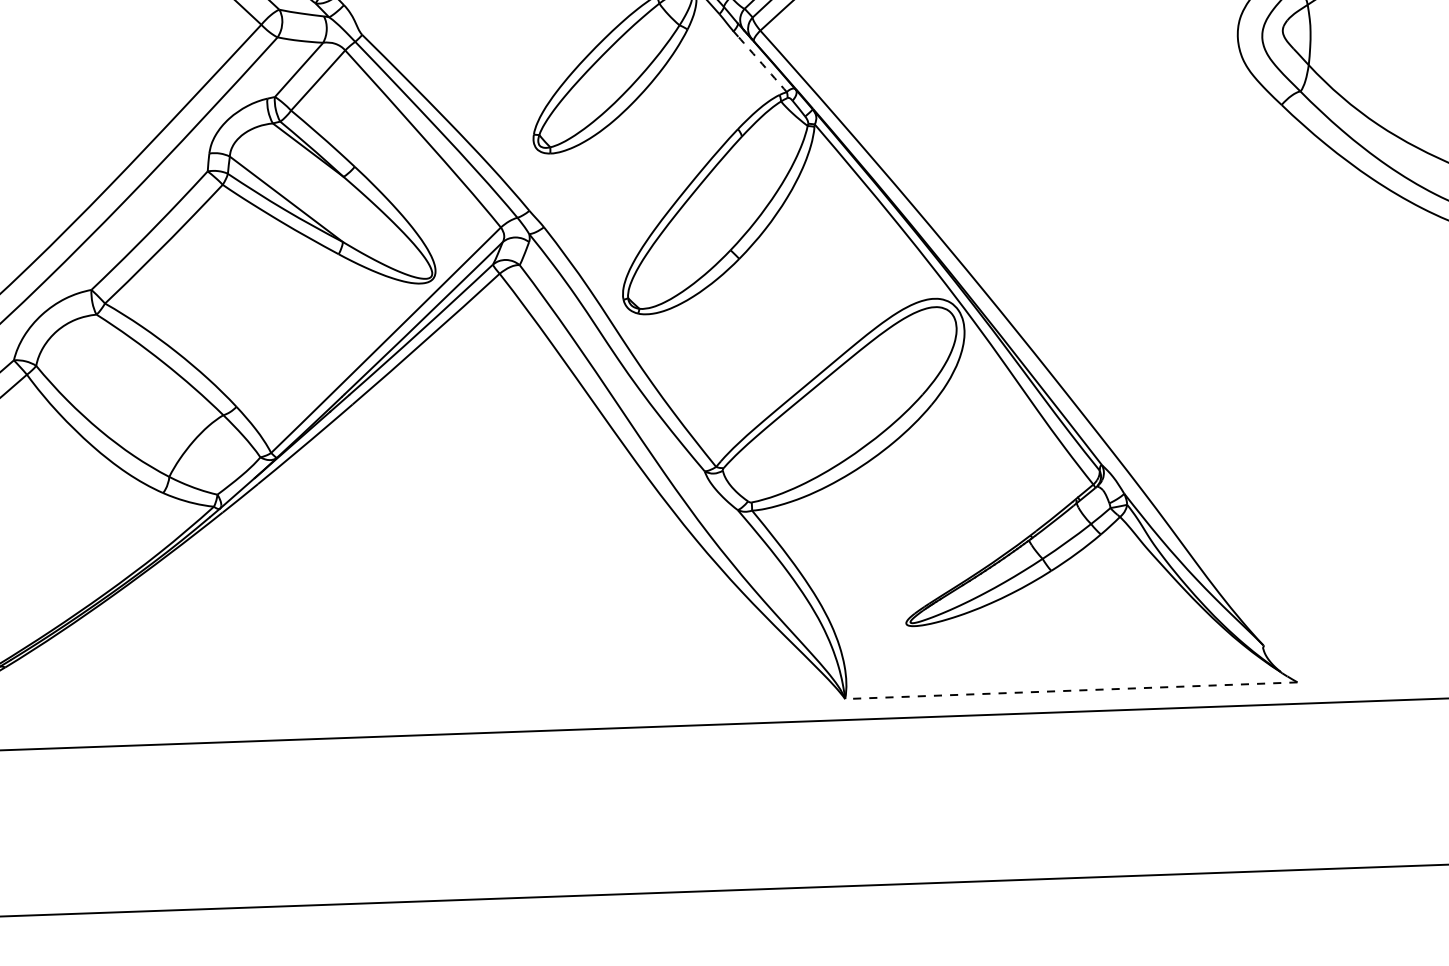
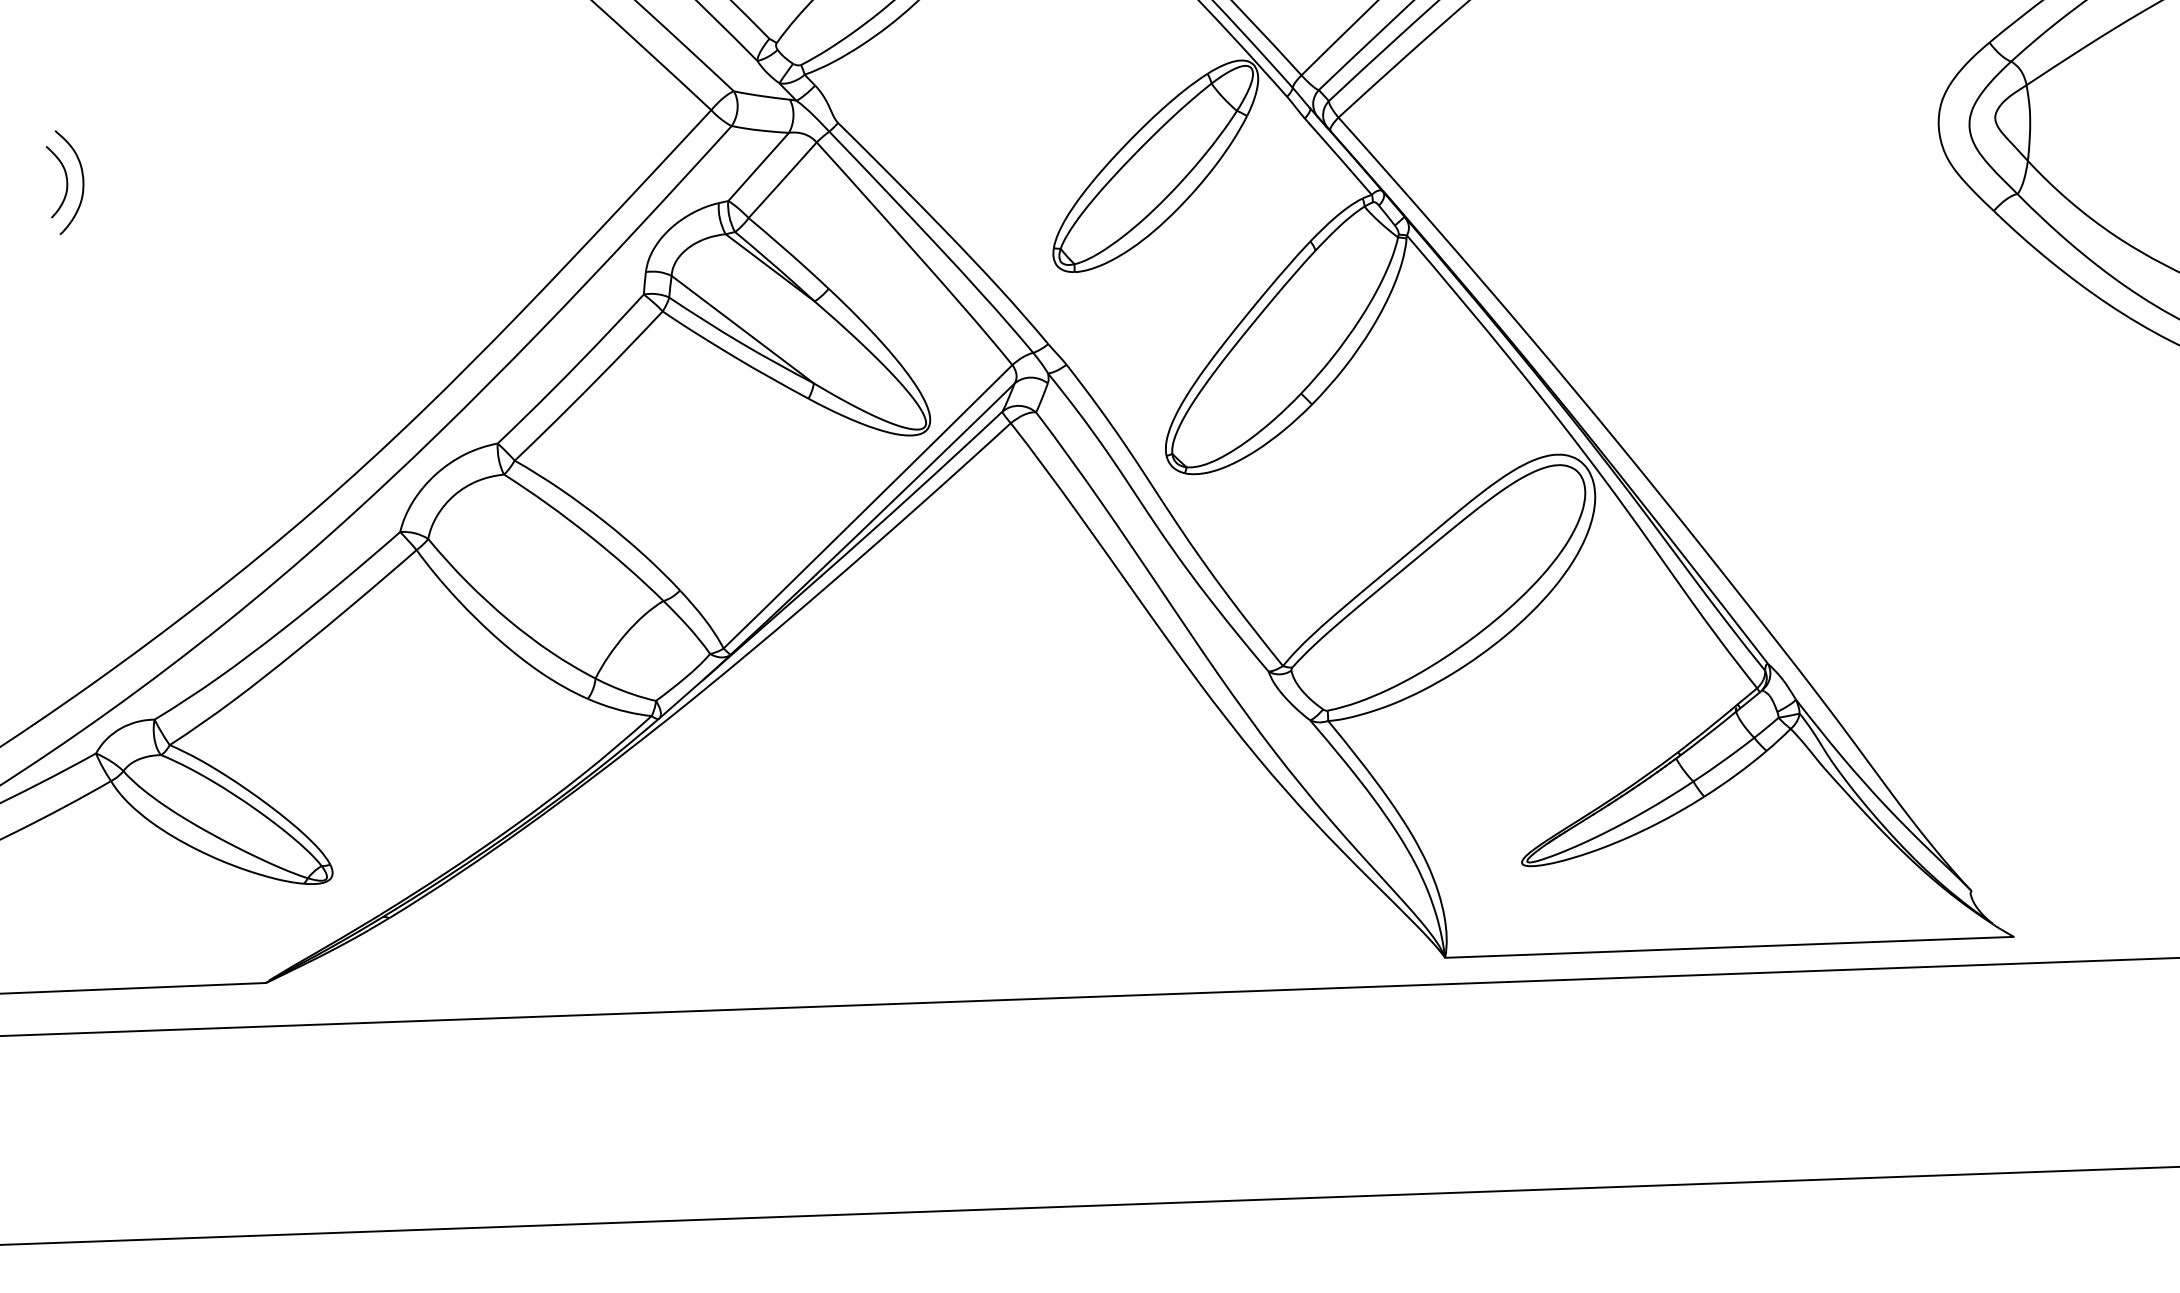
arc: (762, 63) -> (1341, 159), dashed -> solid
line: (1070, 690) -> (1728, 947), dashed -> solid

